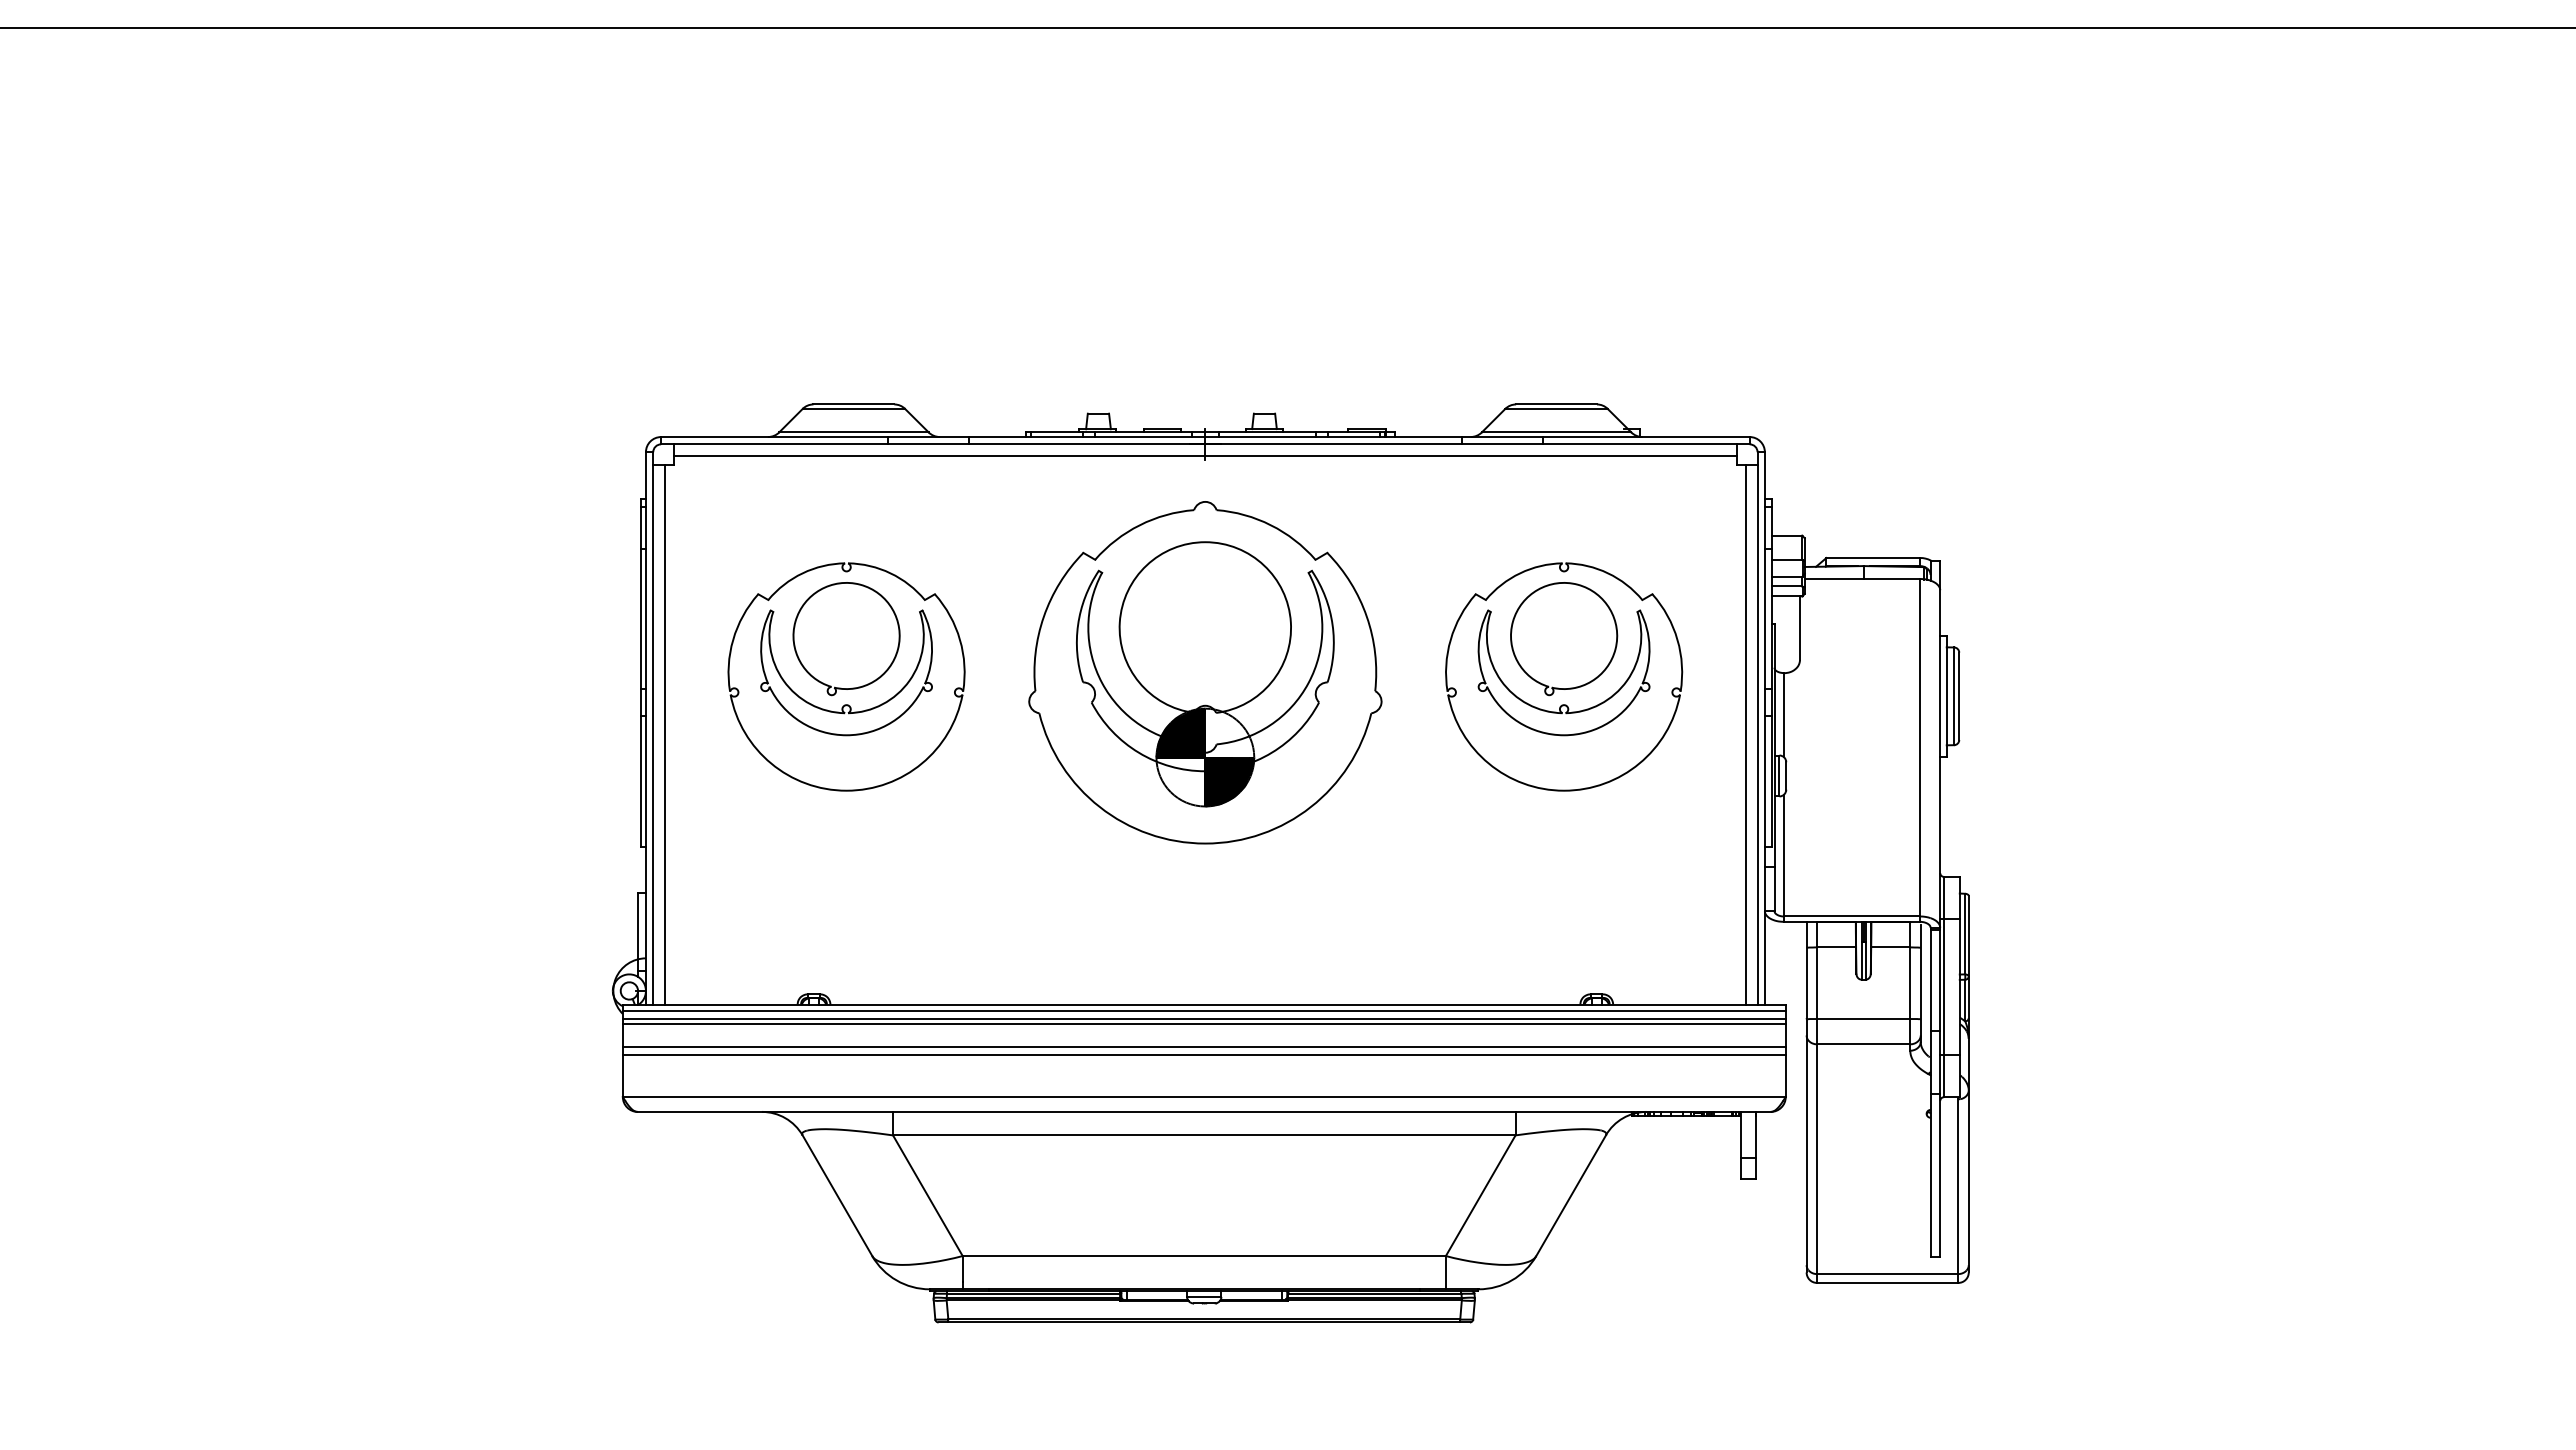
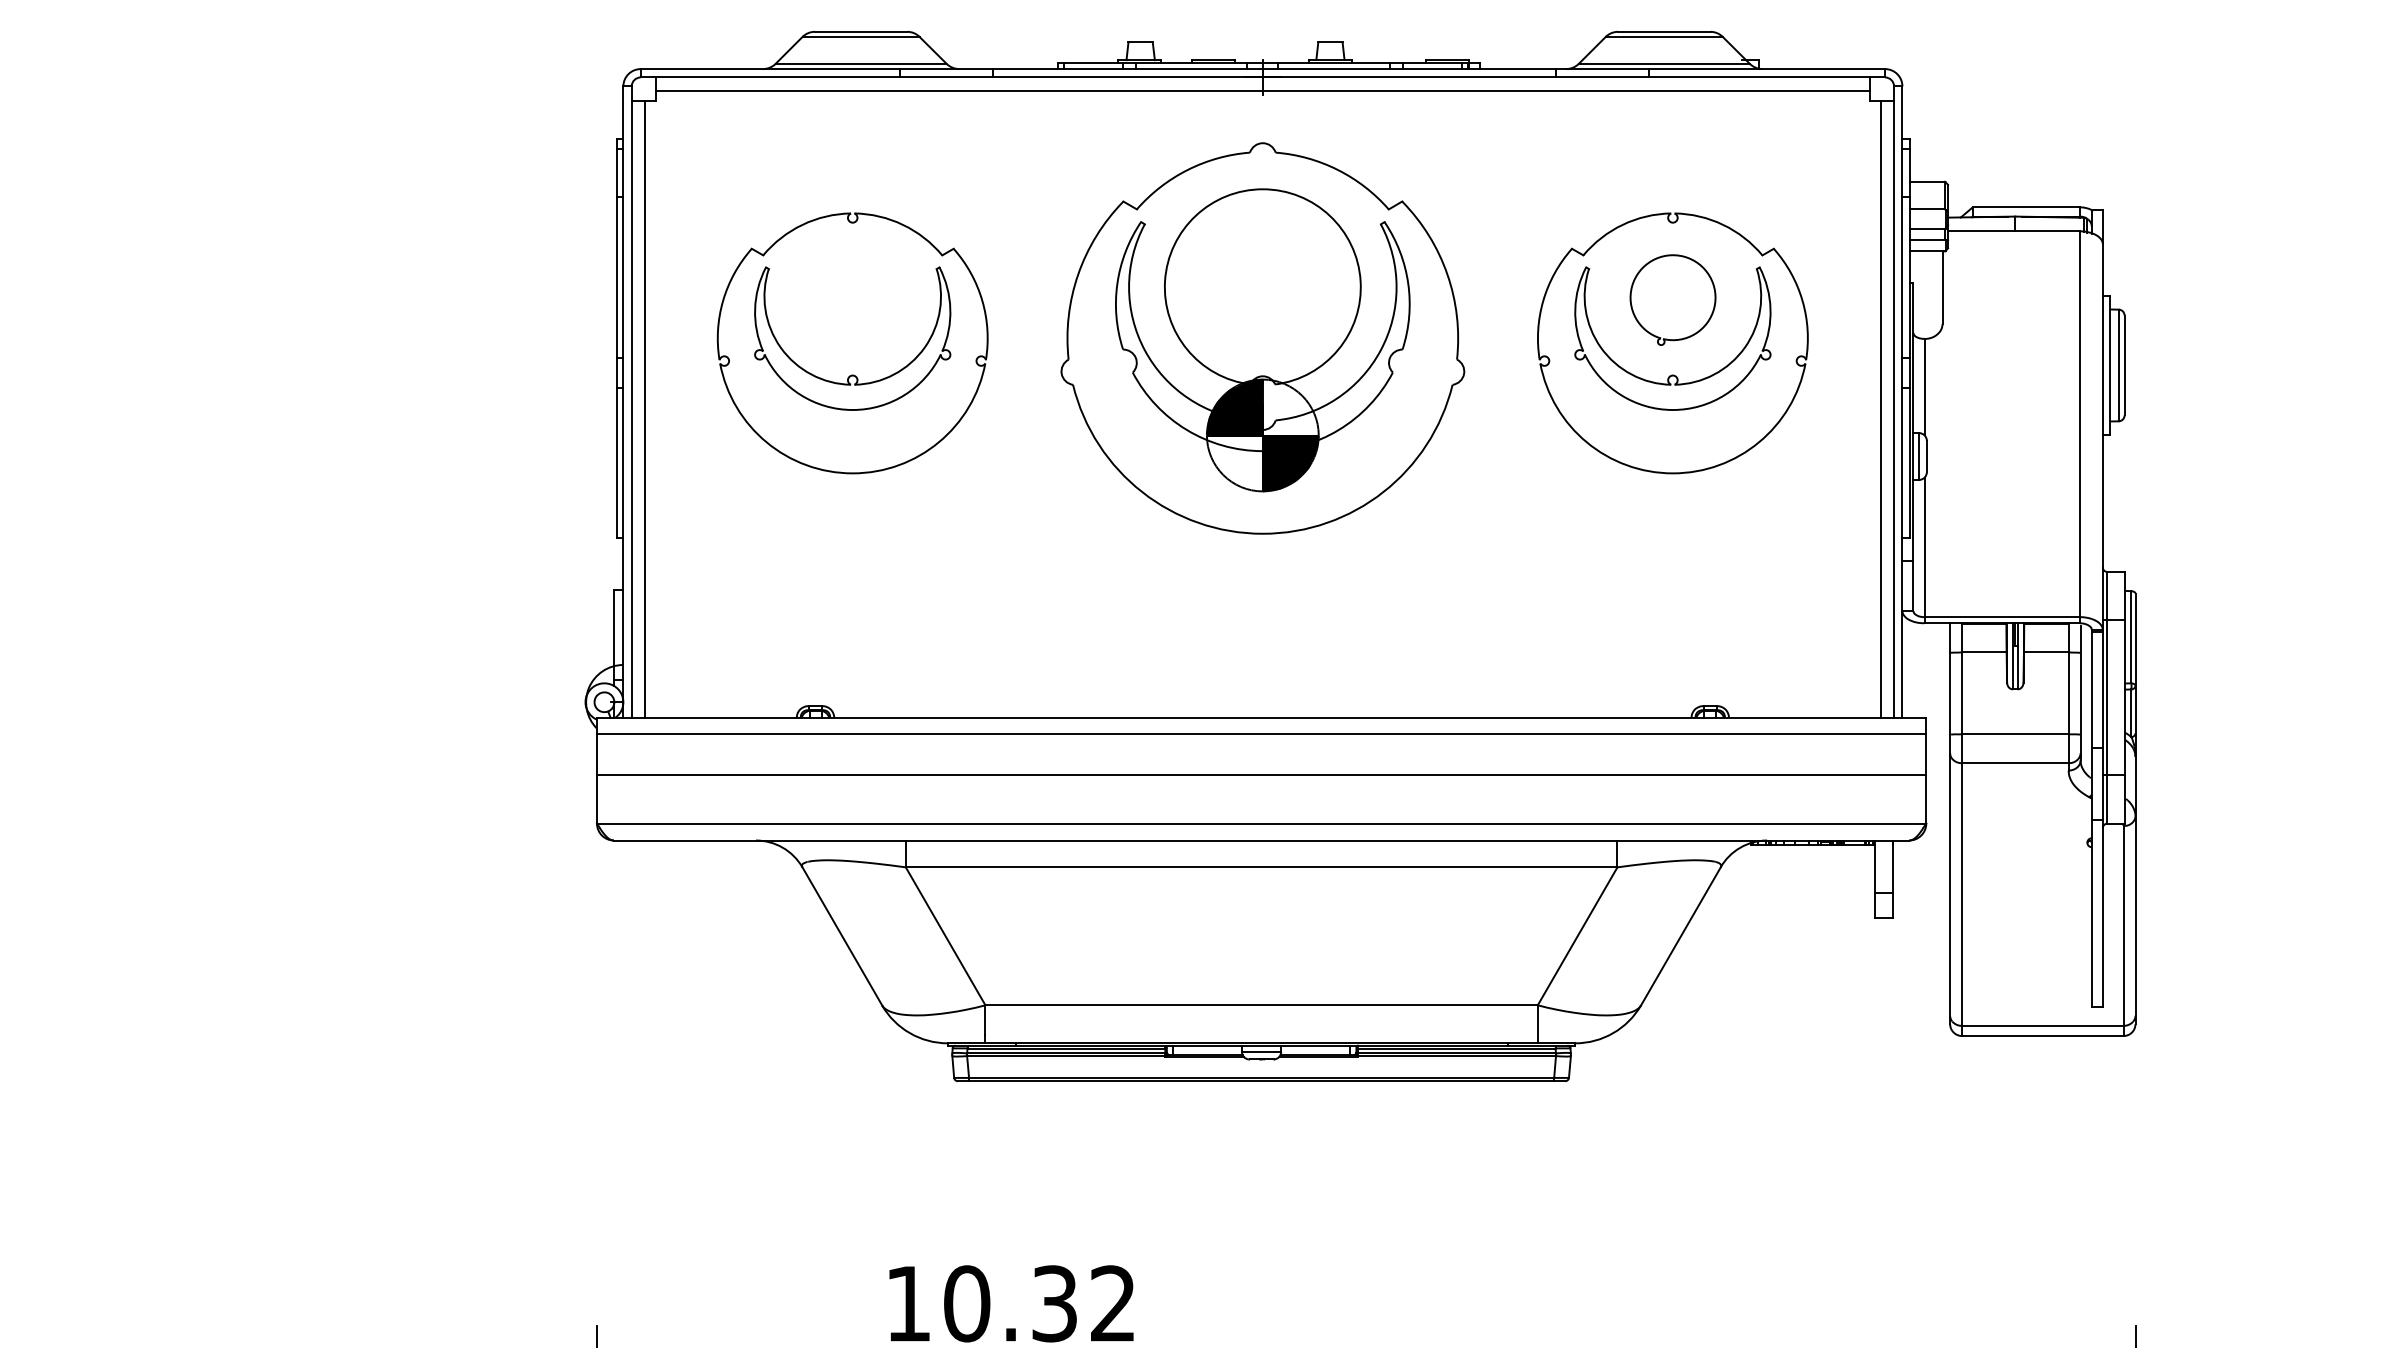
part: (846, 639) -> (852, 300), removed
part: (1564, 639) -> (1673, 300), size x0.7
line: (1203, 1011) -> (1260, 725), removed
line: (1203, 1024) -> (1260, 740), removed
line: (1203, 1047) -> (1260, 766), removed

